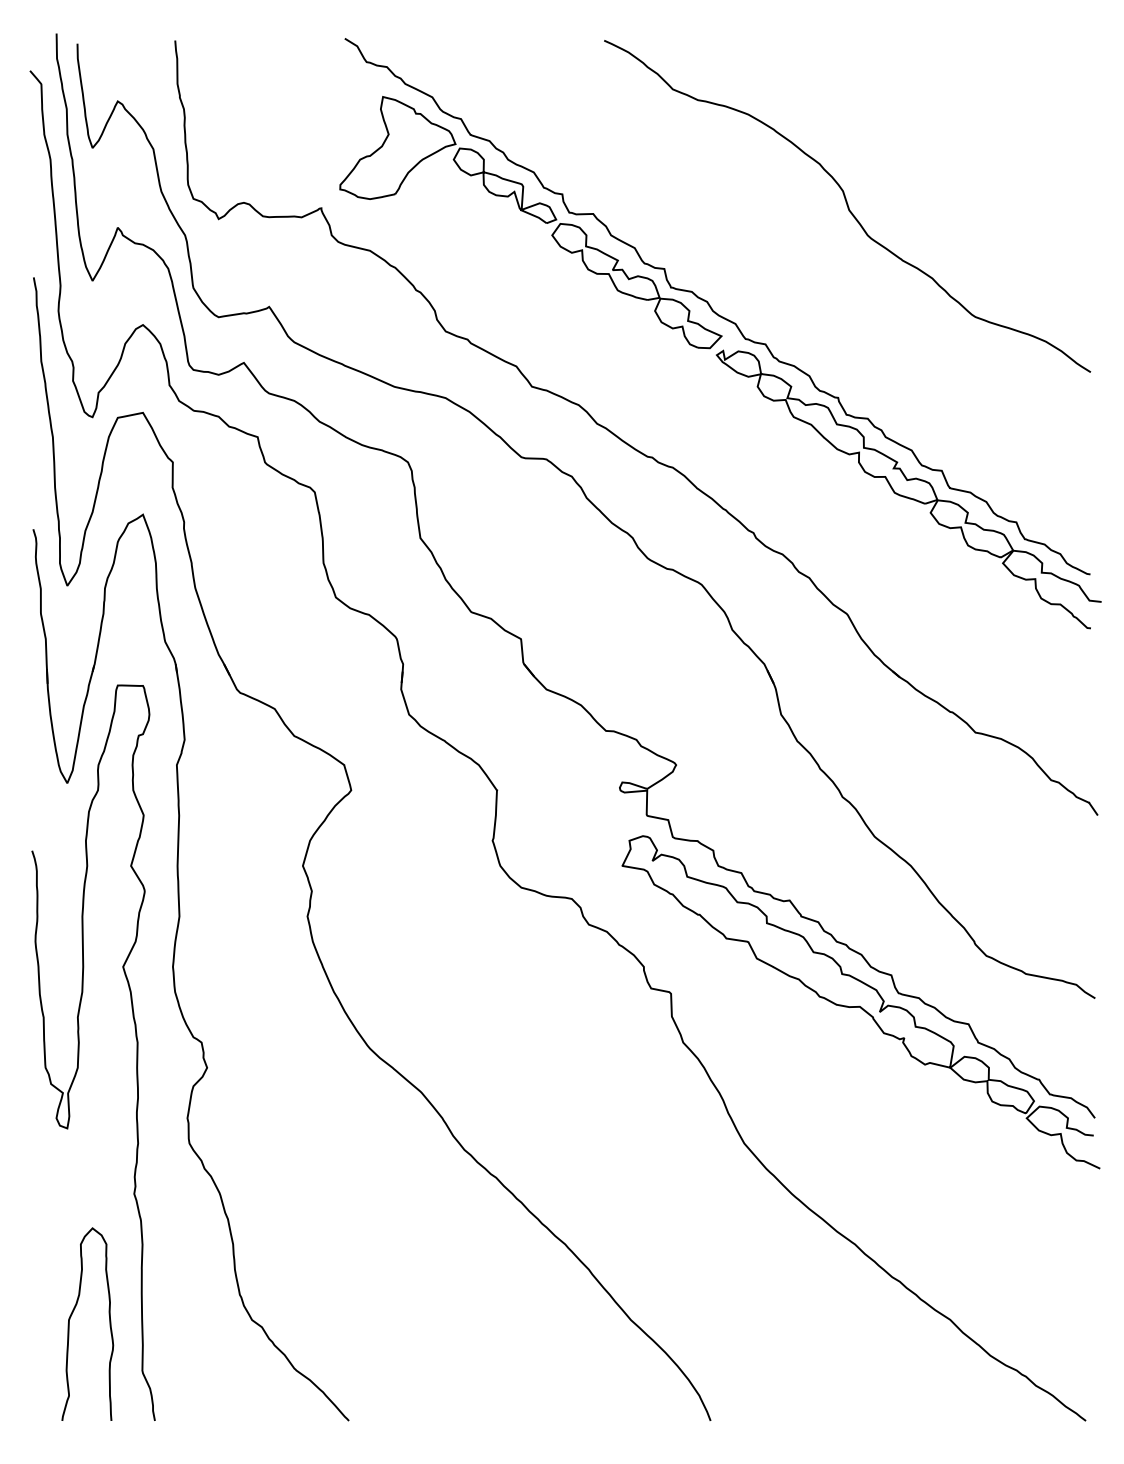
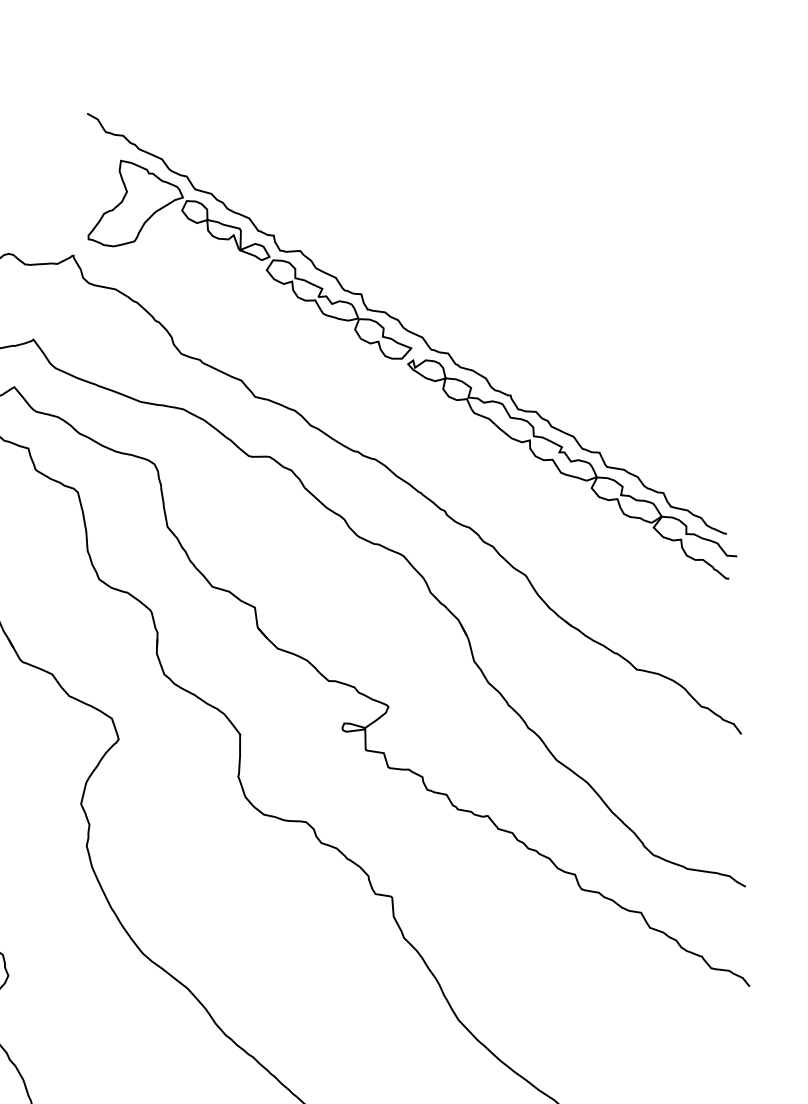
curve: (847, 206) -> (511, 235), removed
part: (860, 1002) -> (550, 898), removed

